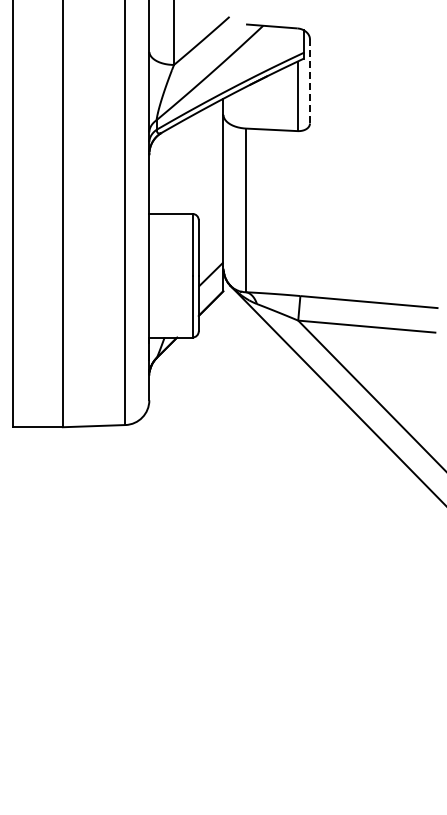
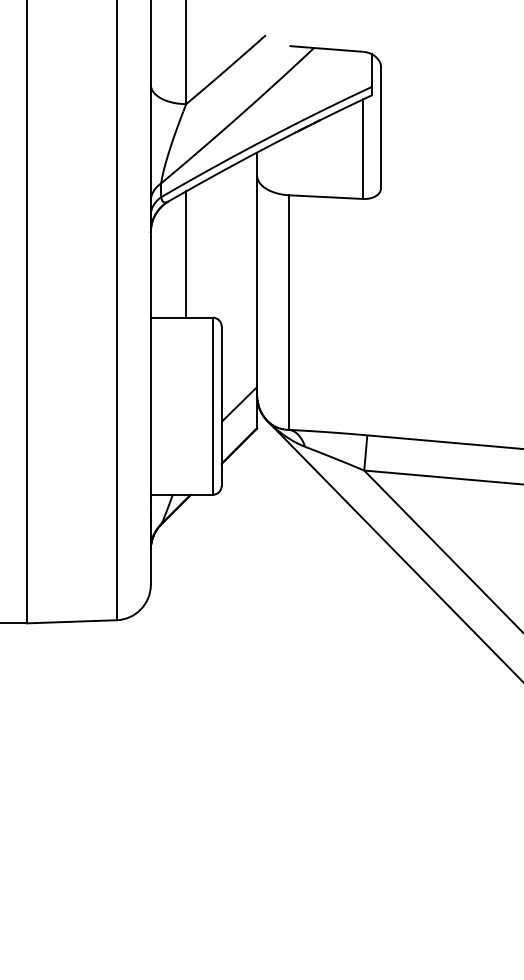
line: (309, 80) -> (380, 126), dashed -> solid
line: (174, 169) -> (186, 253), added

